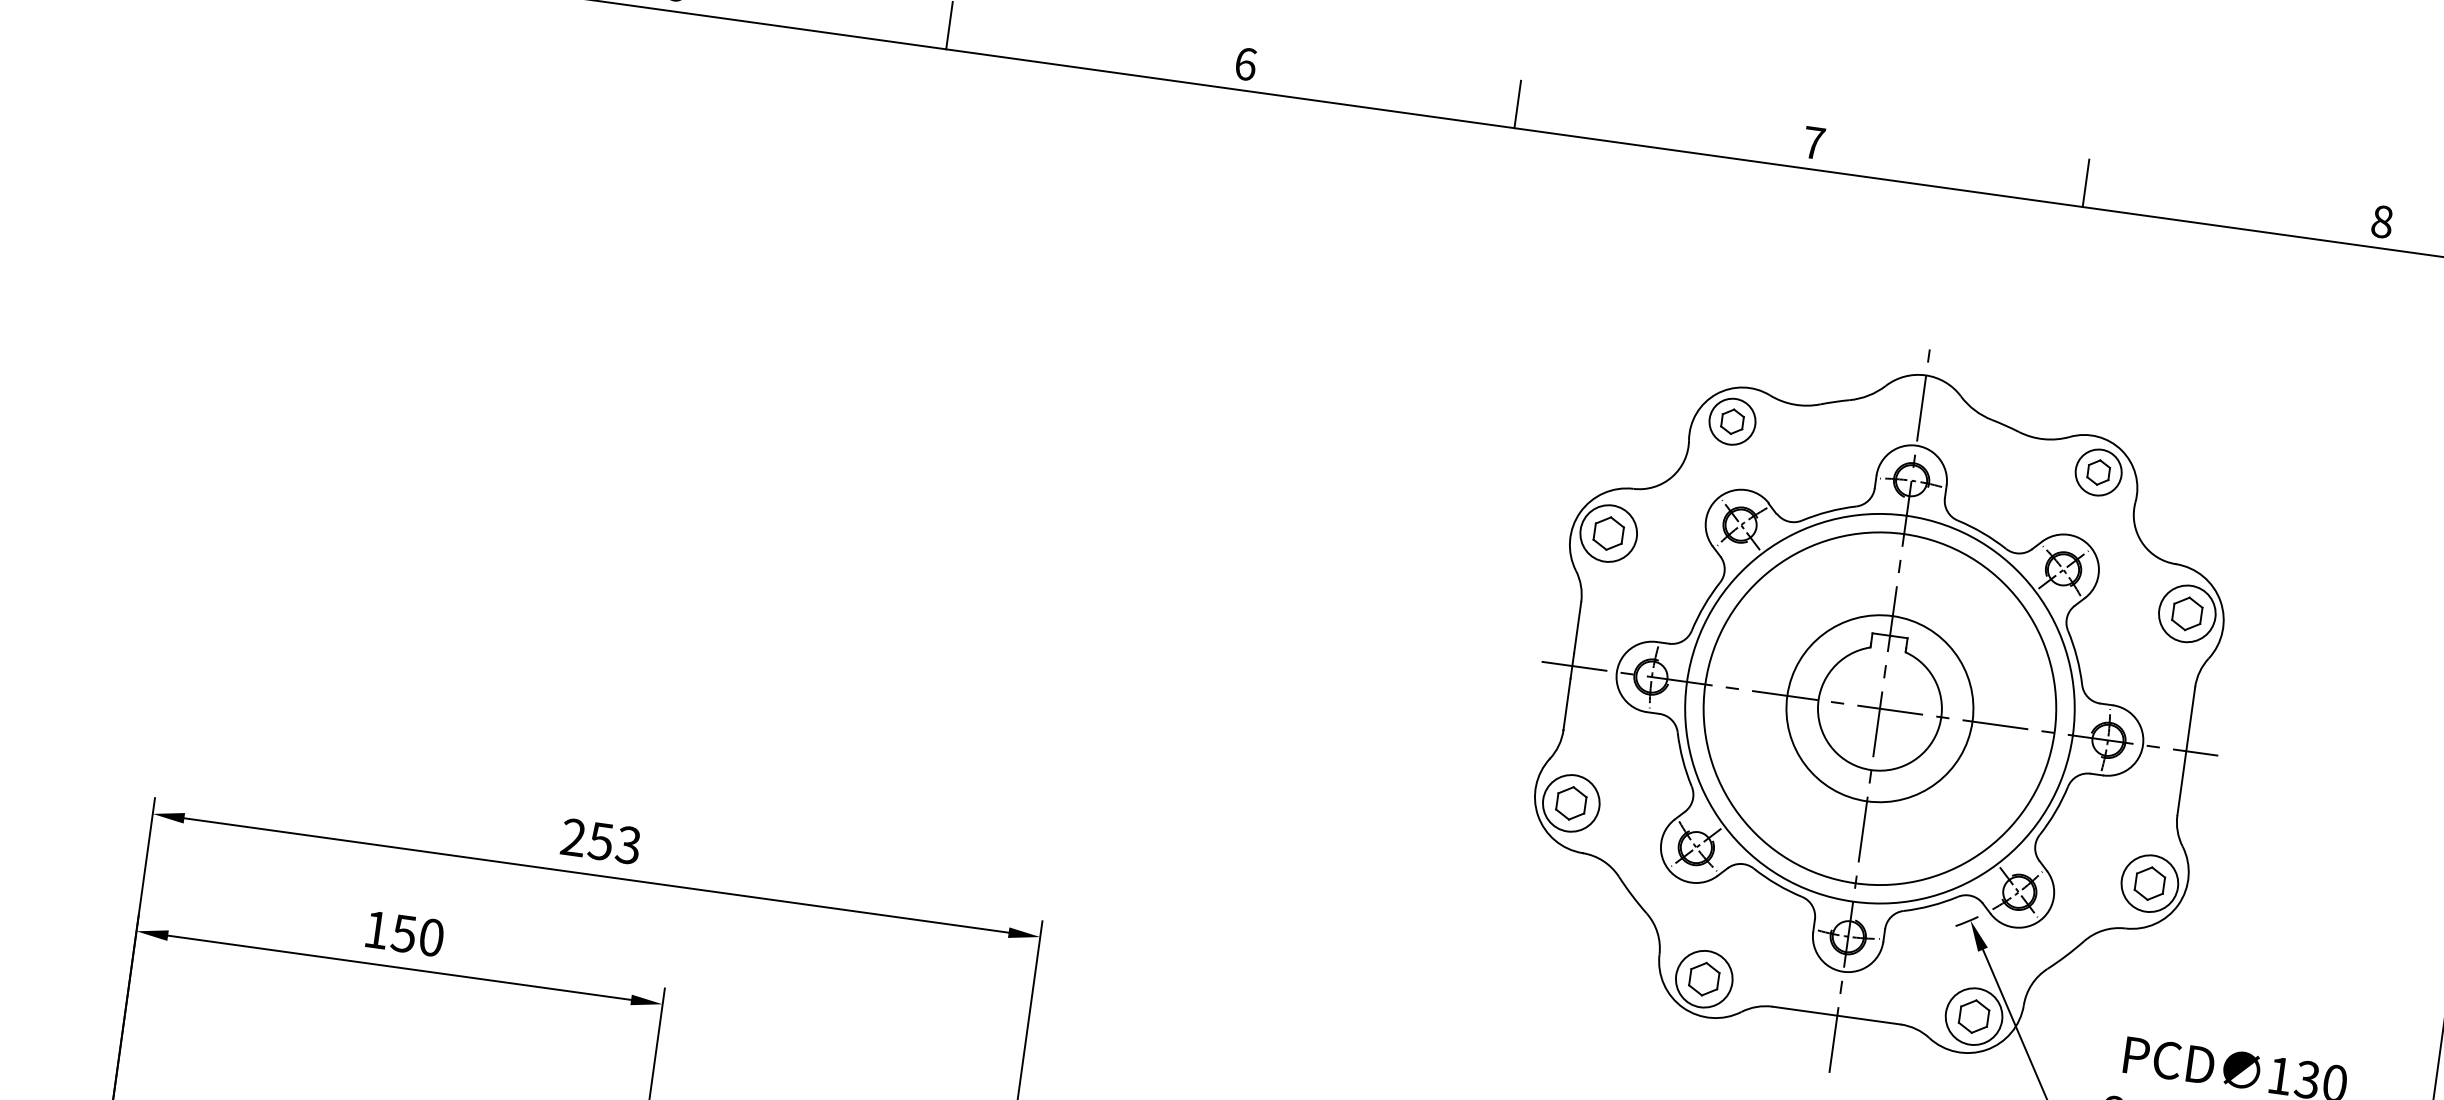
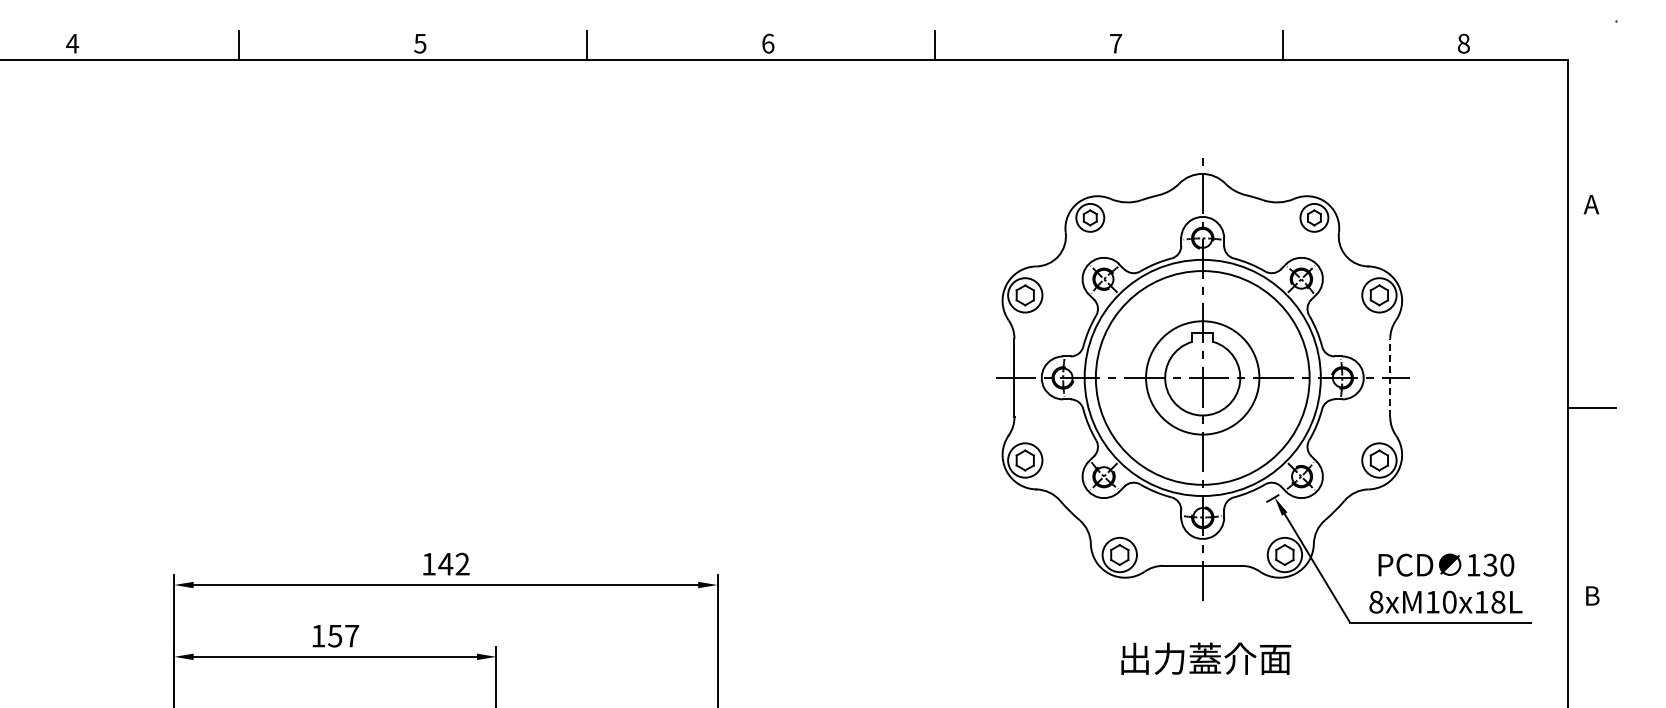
line: (2186, 750) -> (1390, 377), solid -> dashed
text: (600, 840) -> (445, 563), 253 -> 142
text: (432, 936) -> (352, 635), 150 -> 157

